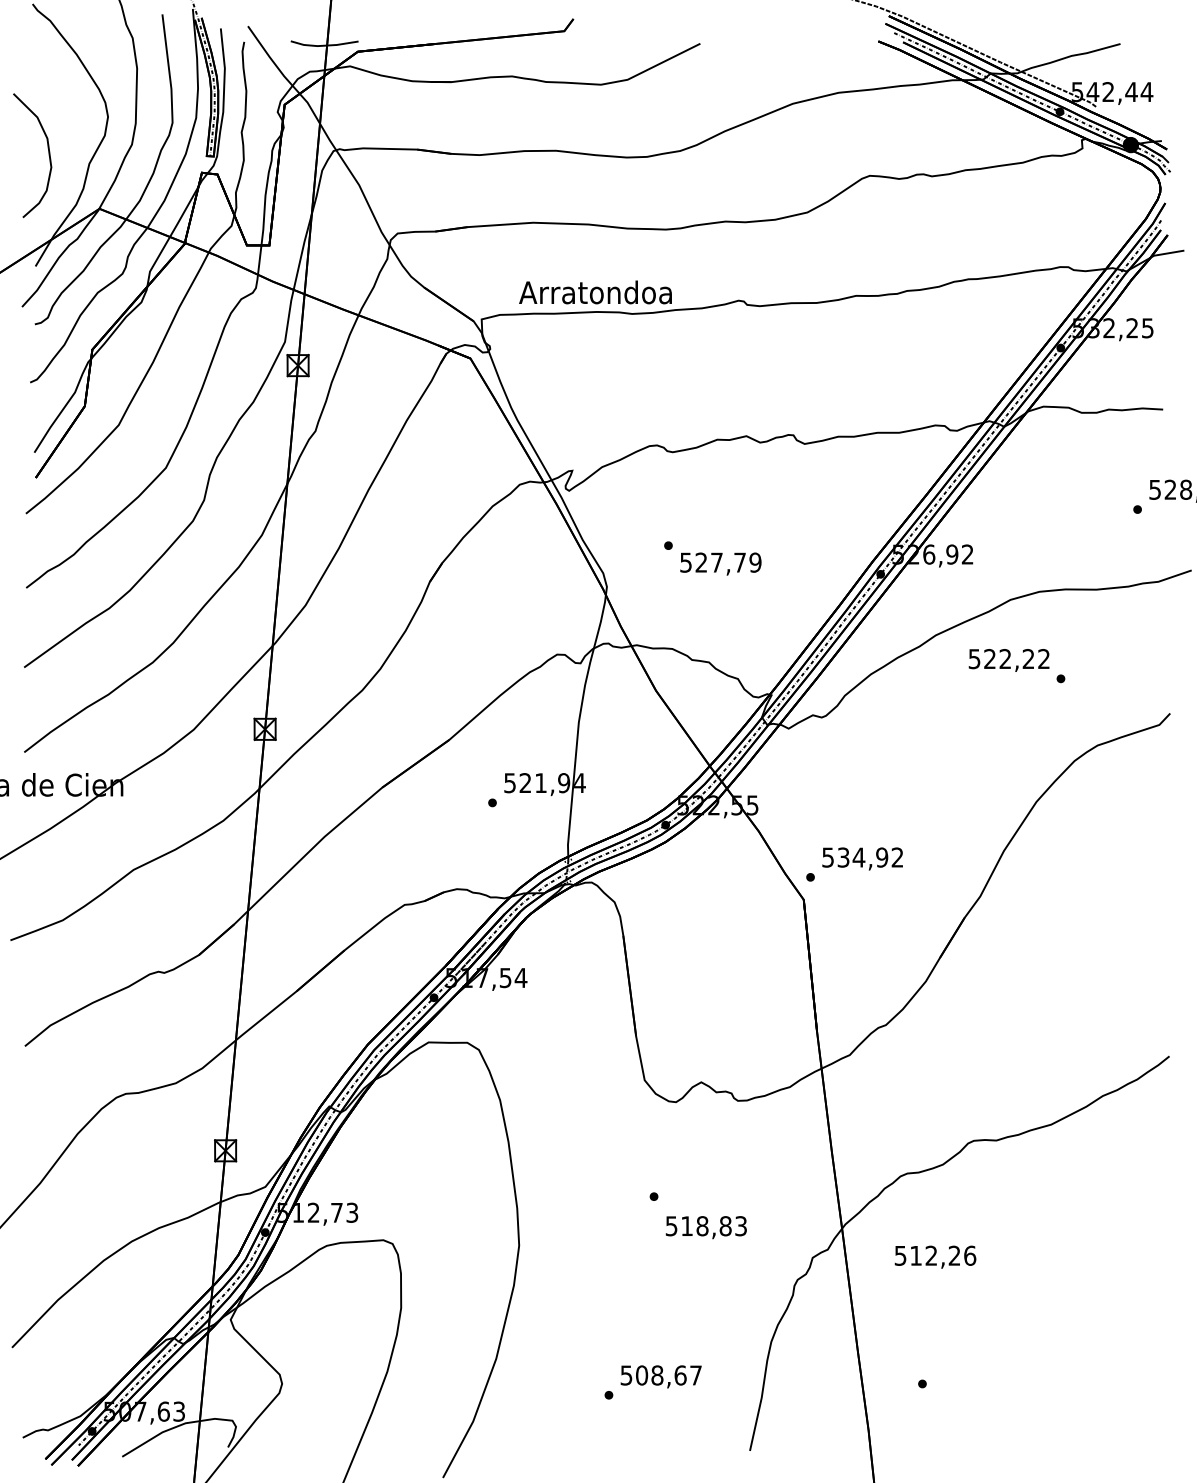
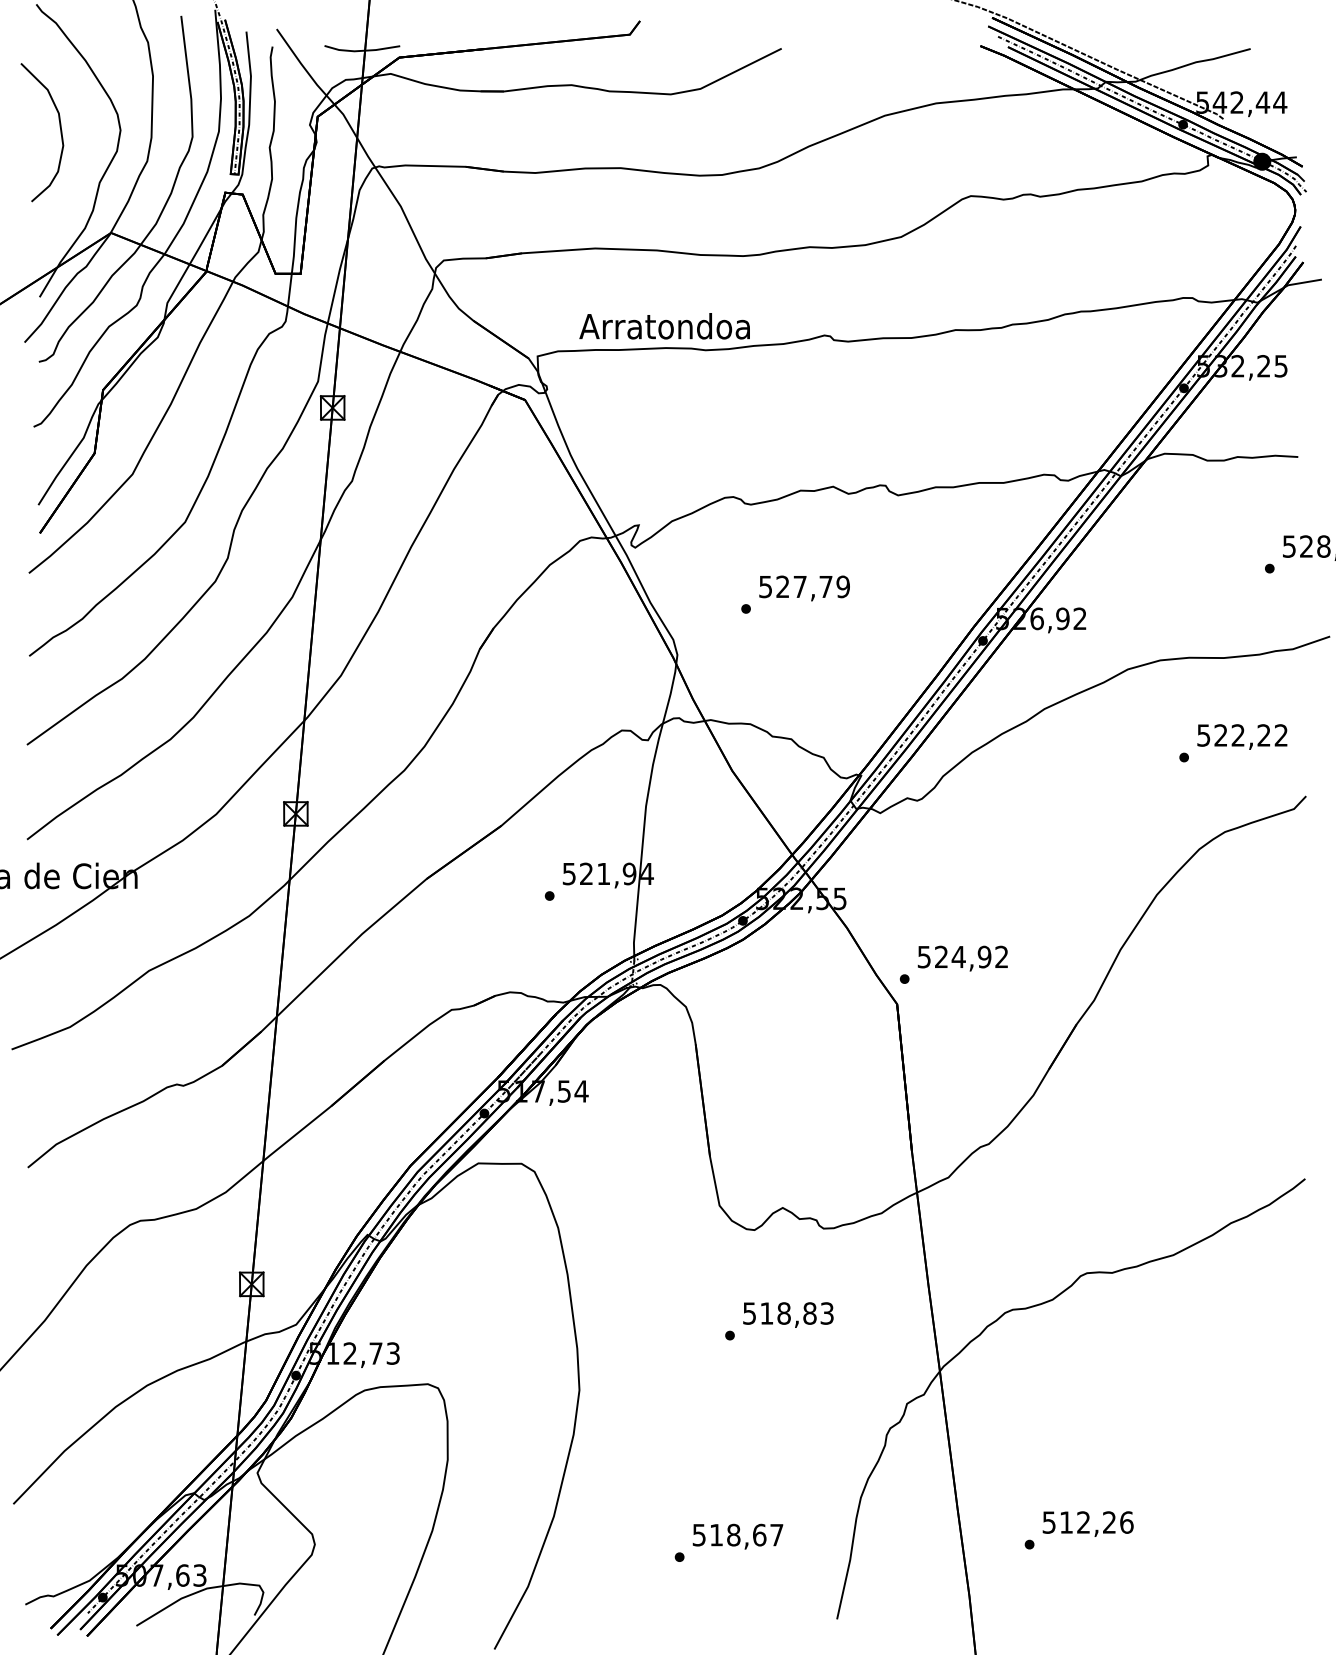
curve: (47, 151) -> (59, 127), moved
text: (720, 564) -> (804, 588), moved
text: (1009, 659) -> (1242, 736), moved
text: (843, 857) -> (941, 957), 534,92 -> 524,92
text: (706, 1227) -> (788, 1314), moved
text: (934, 1256) -> (1087, 1523), moved
text: (641, 1374) -> (716, 1534), 508,67 -> 518,67

